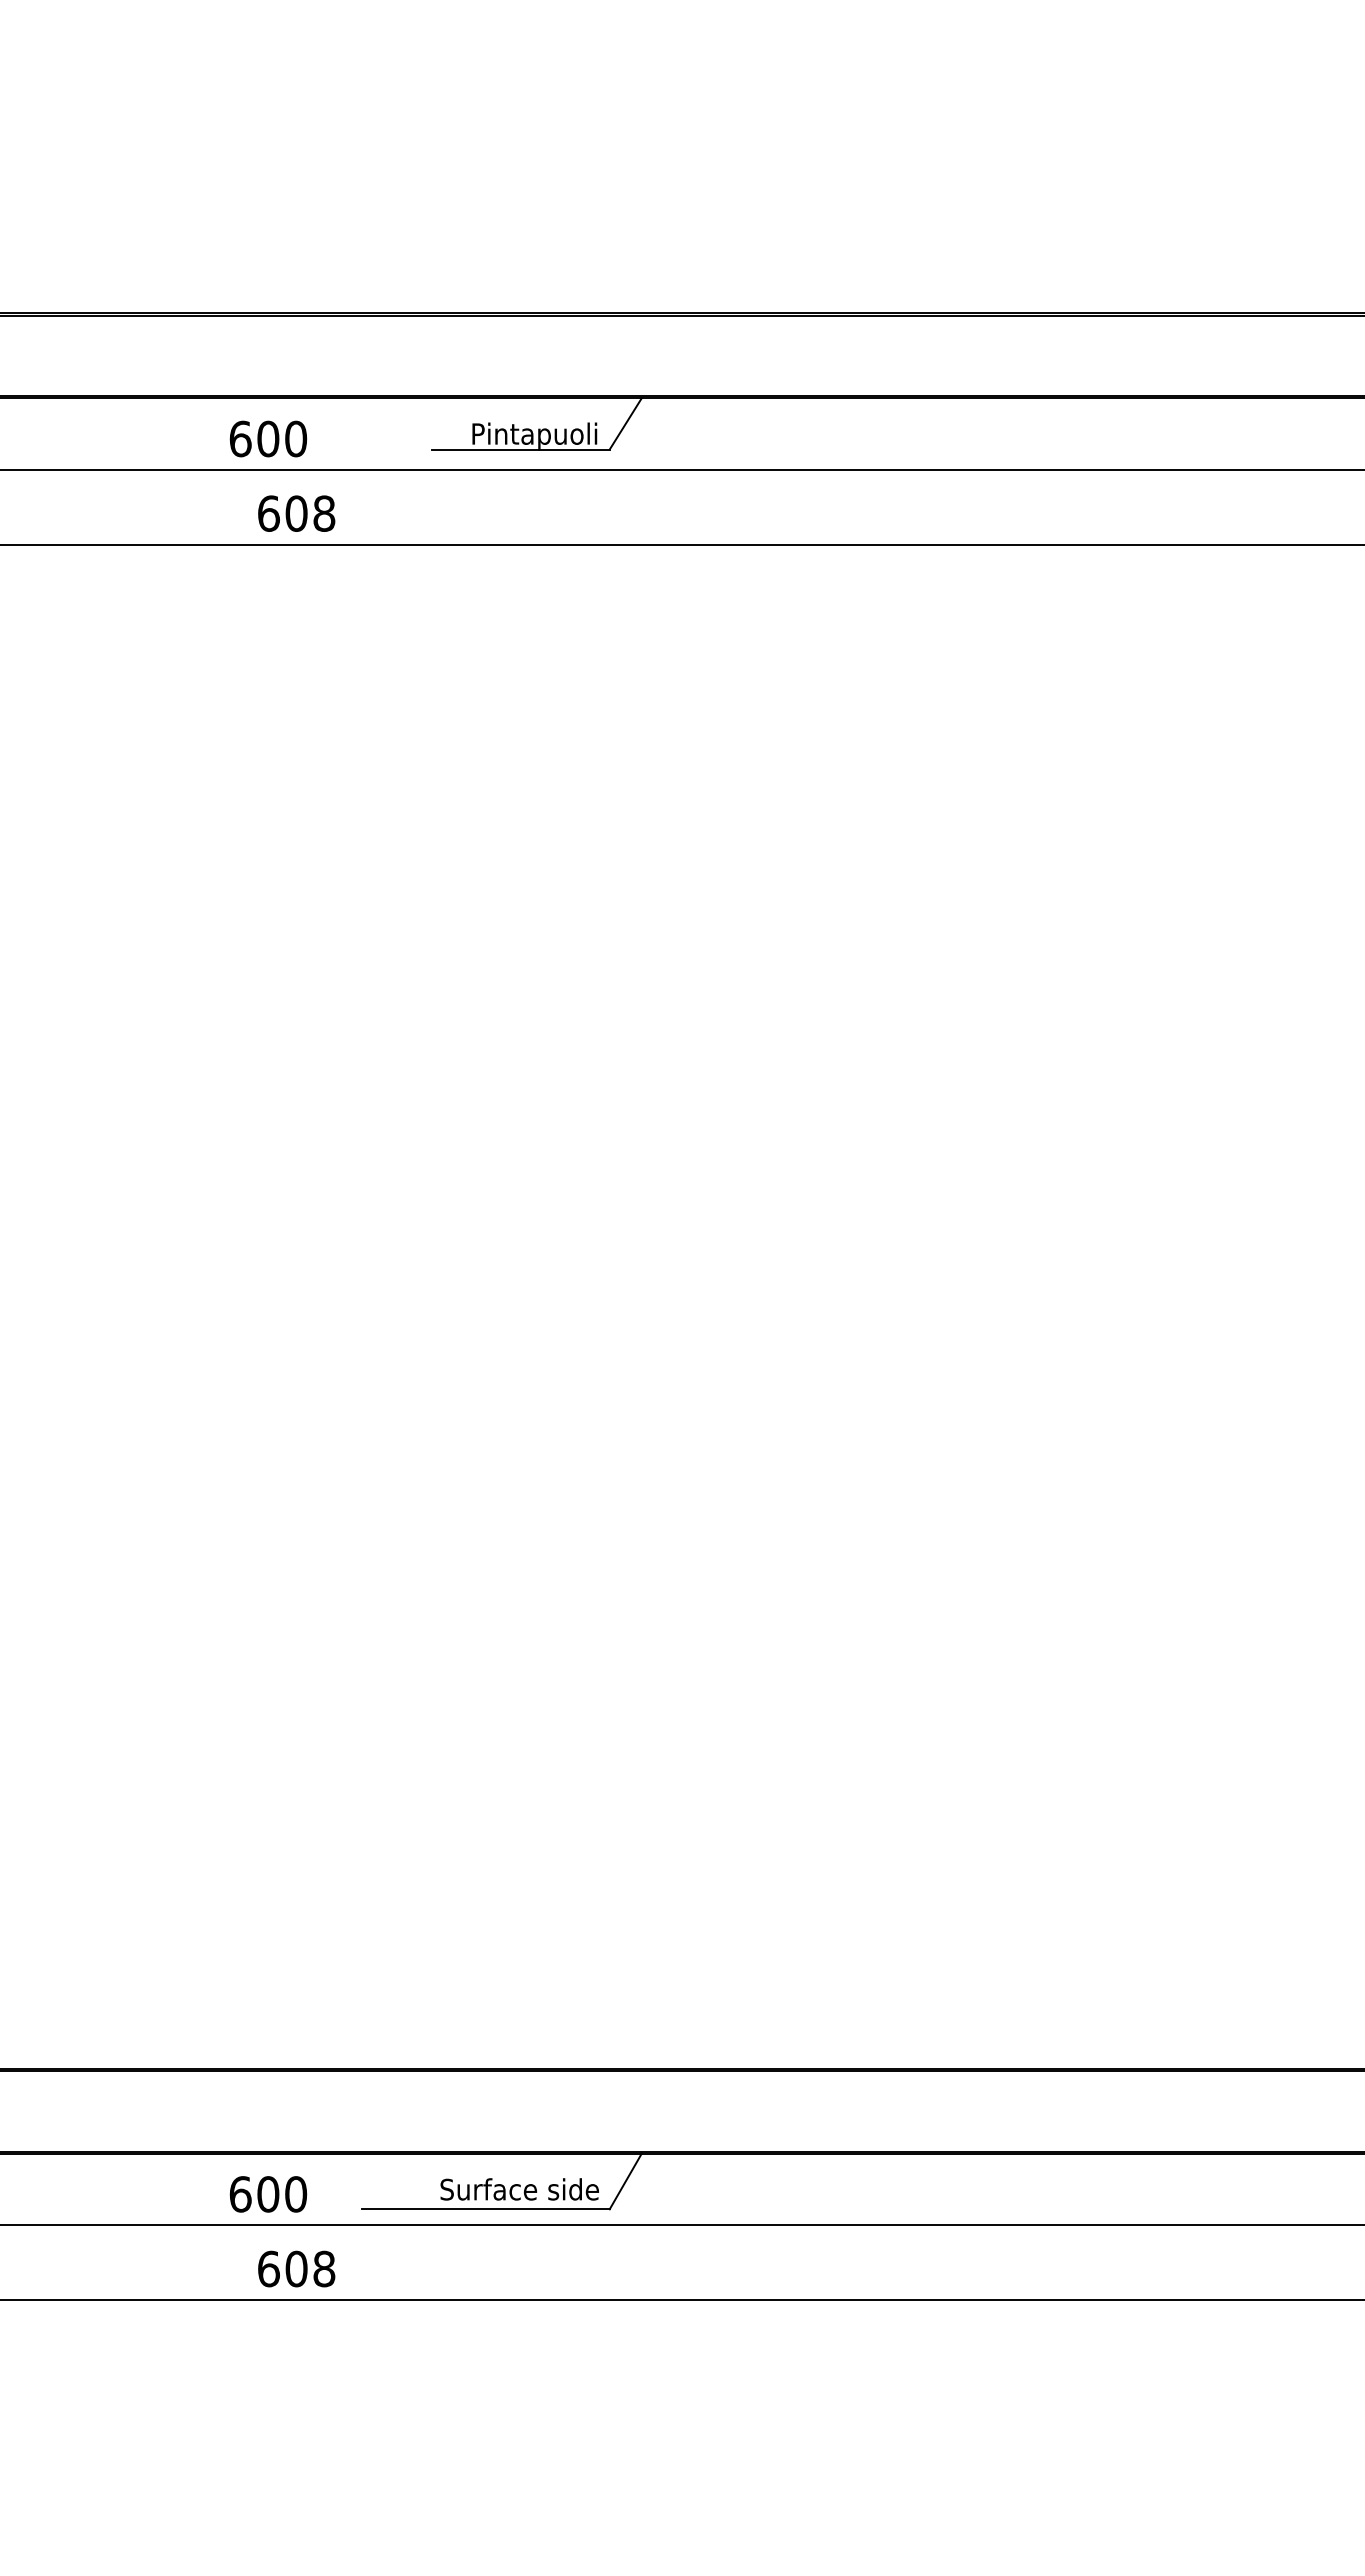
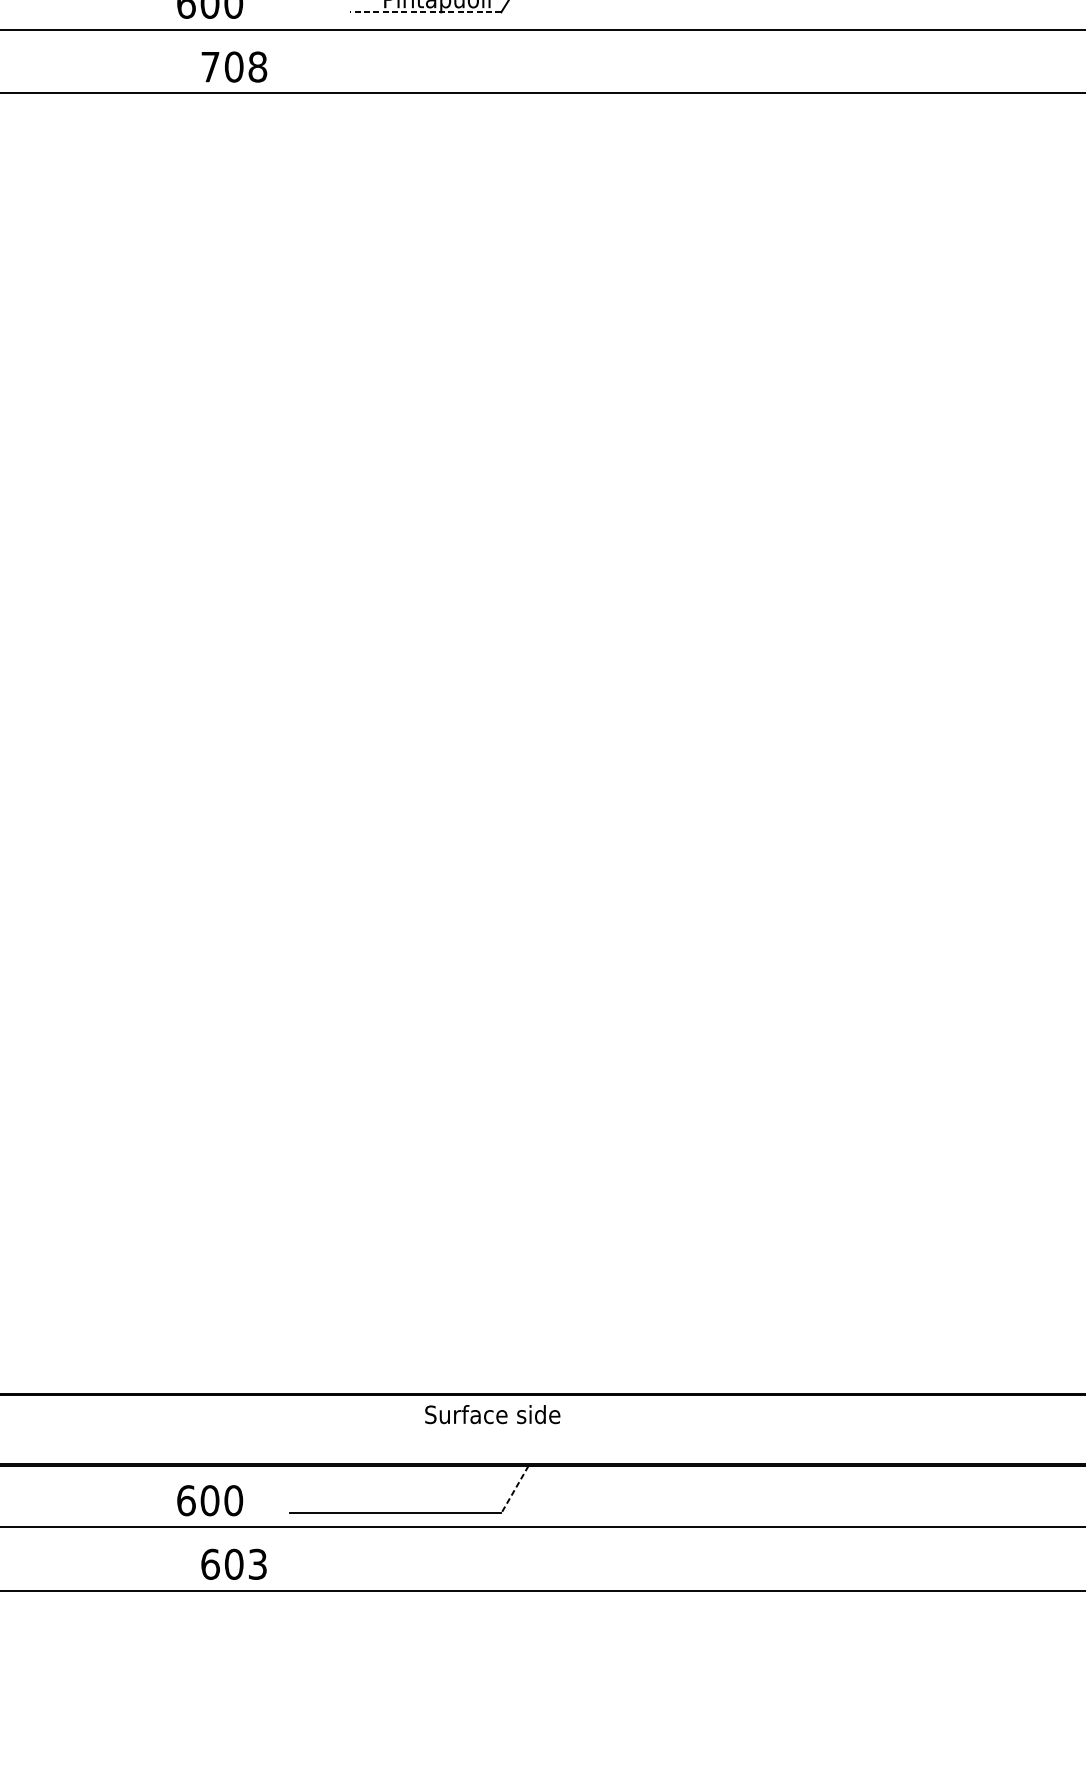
line: (520, 449) -> (425, 12), solid -> dashed
text: (268, 513) -> (210, 66), 608 -> 708
line: (625, 2181) -> (514, 1489), solid -> dashed
text: (519, 2189) -> (492, 1414), moved
text: (324, 2268) -> (257, 1563), 608 -> 603

